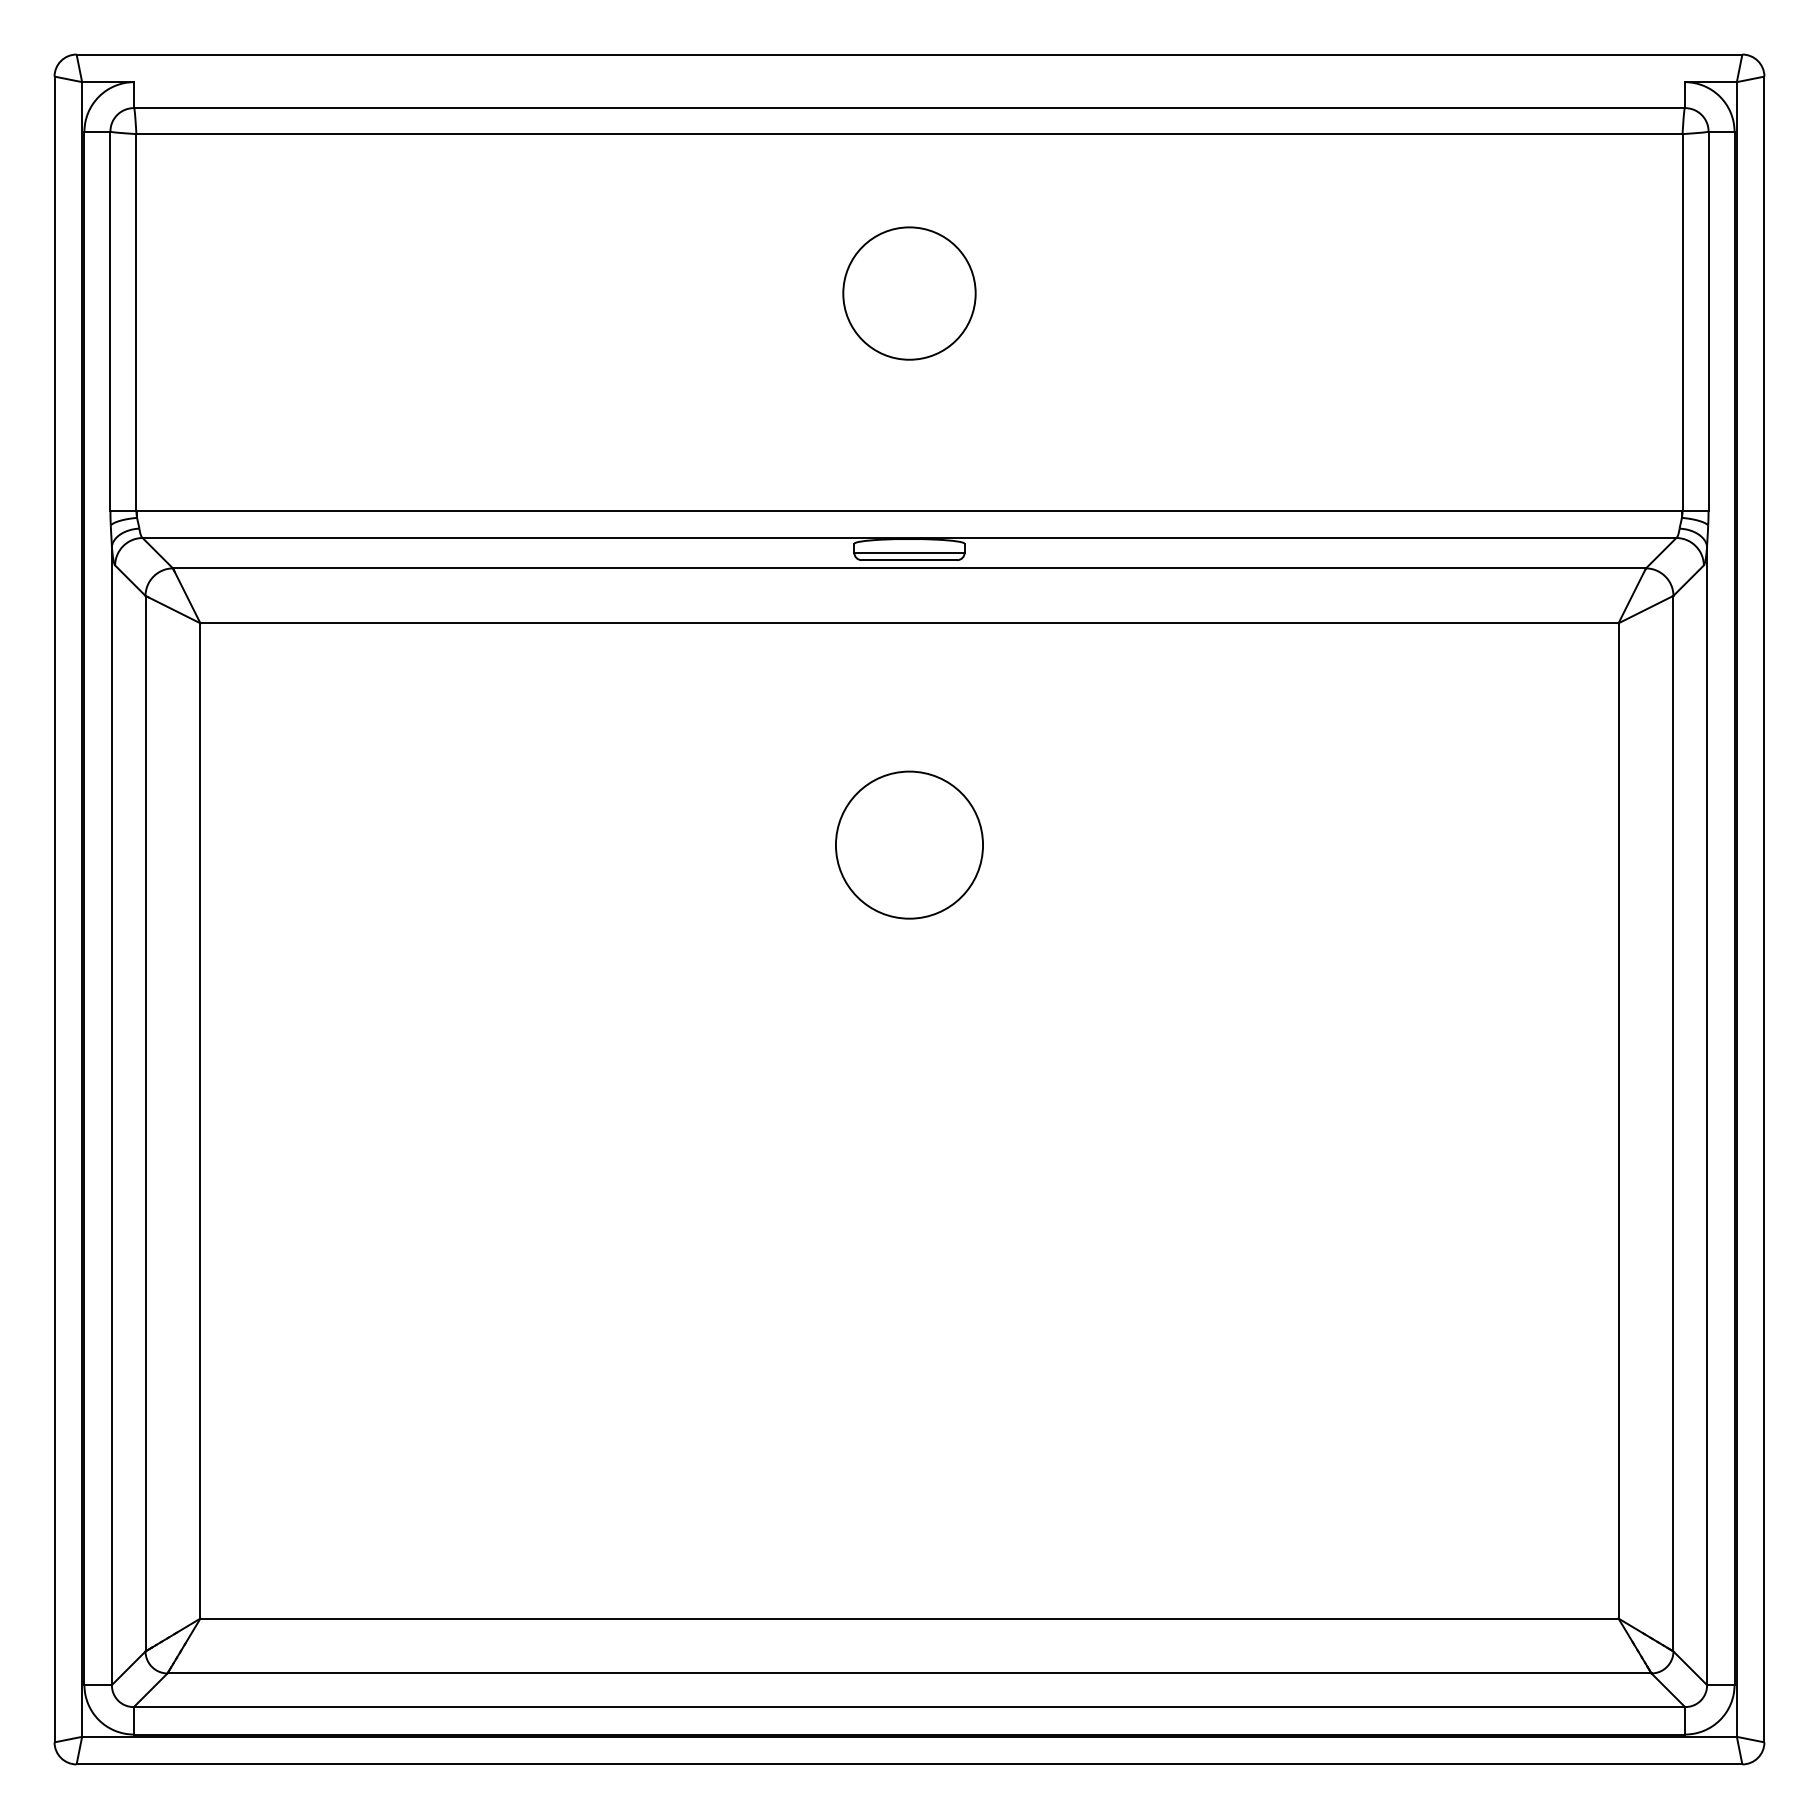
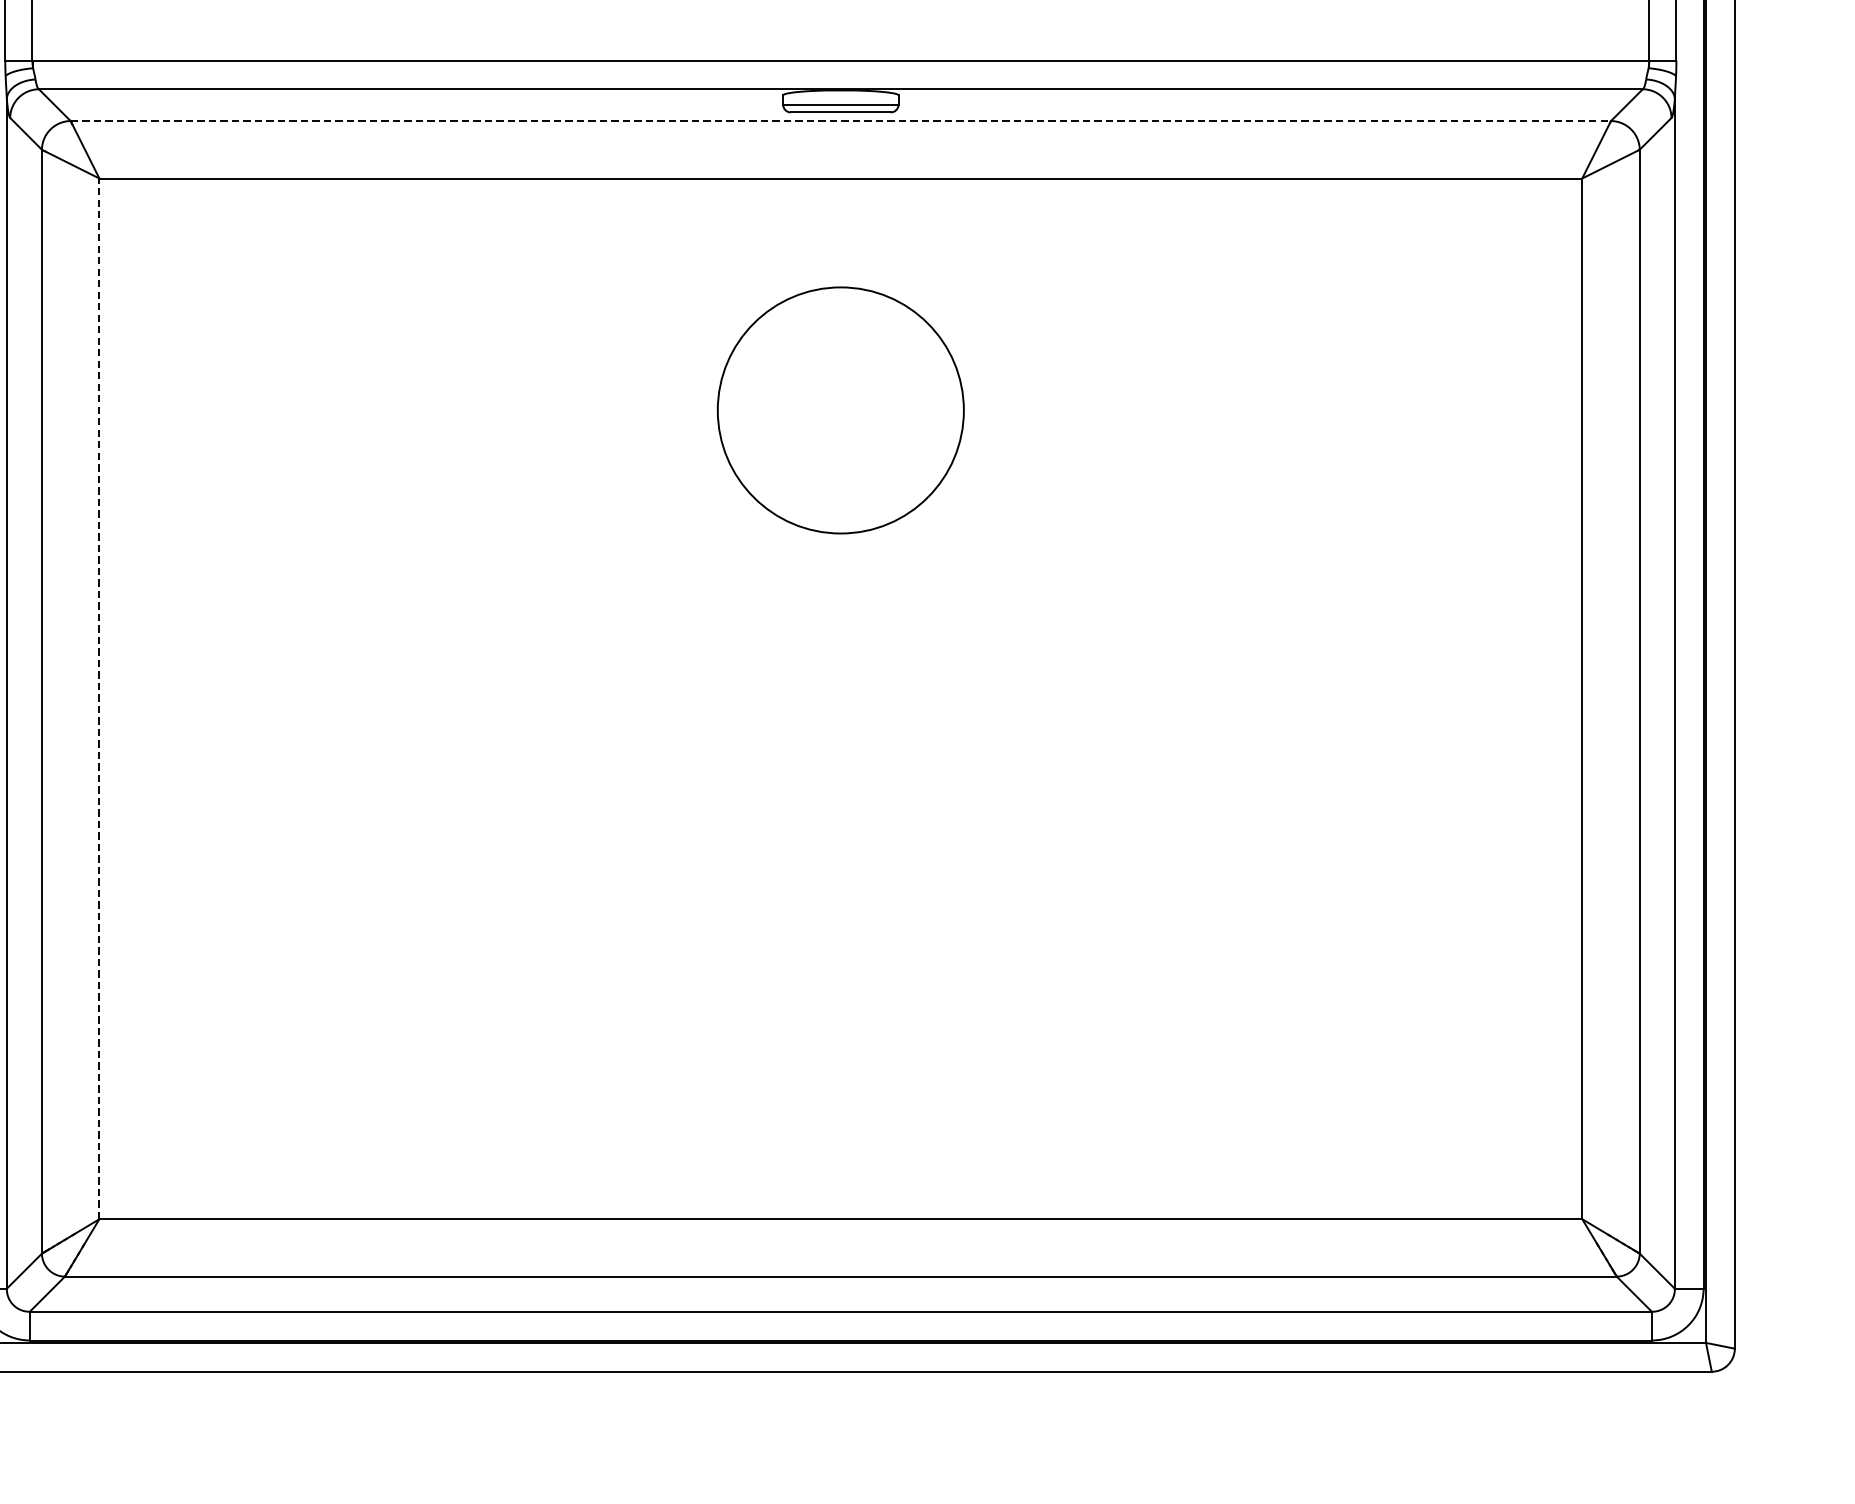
line: (909, 568) -> (840, 121), solid -> dashed
circle: (909, 844) -> (840, 409), size x1.6
line: (200, 1120) -> (99, 698), solid -> dashed

